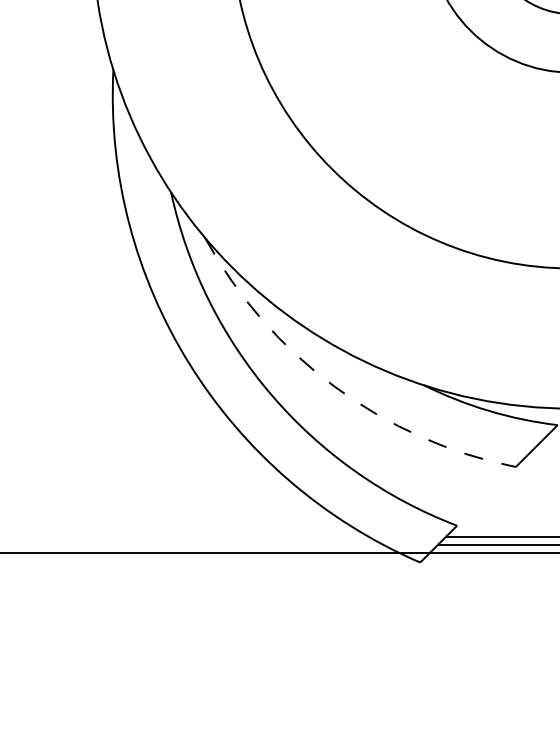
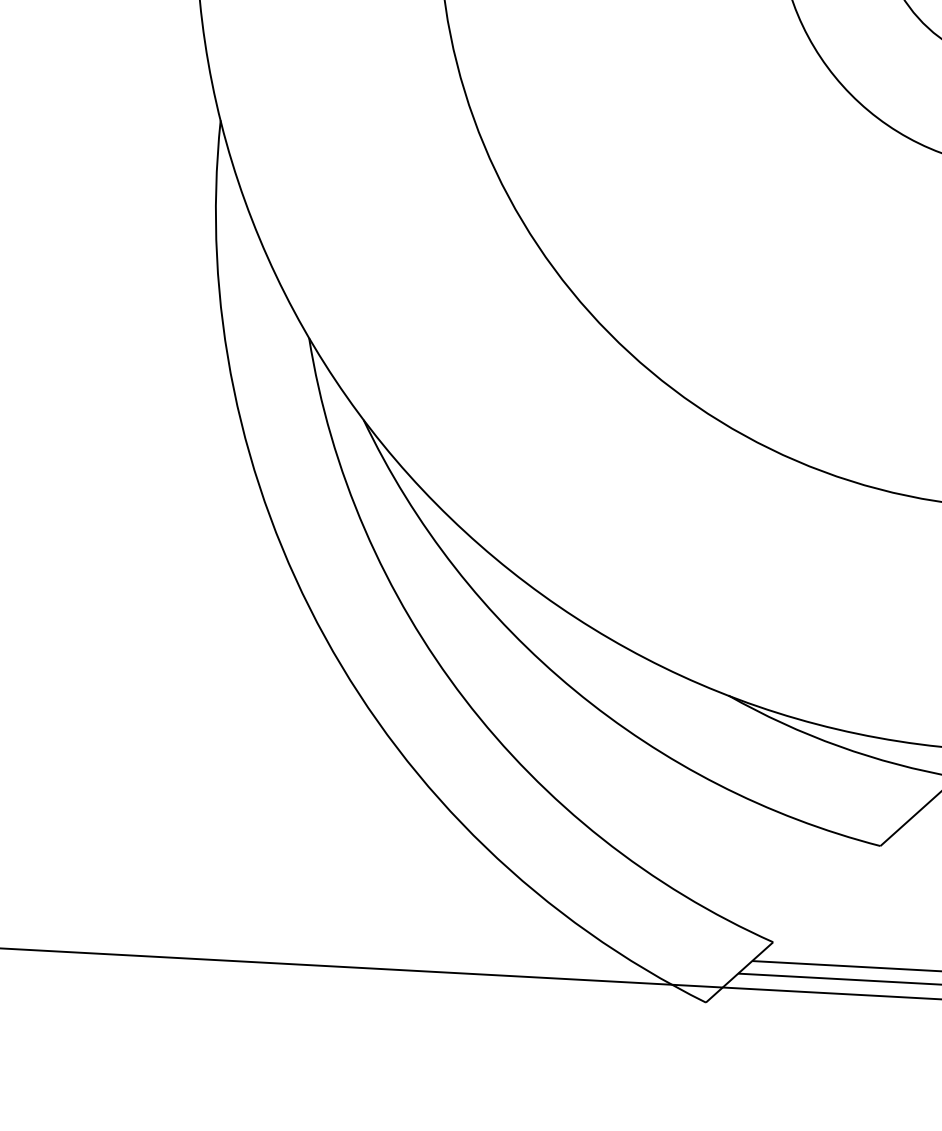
arc: (334, 386) -> (573, 689), dashed -> solid

